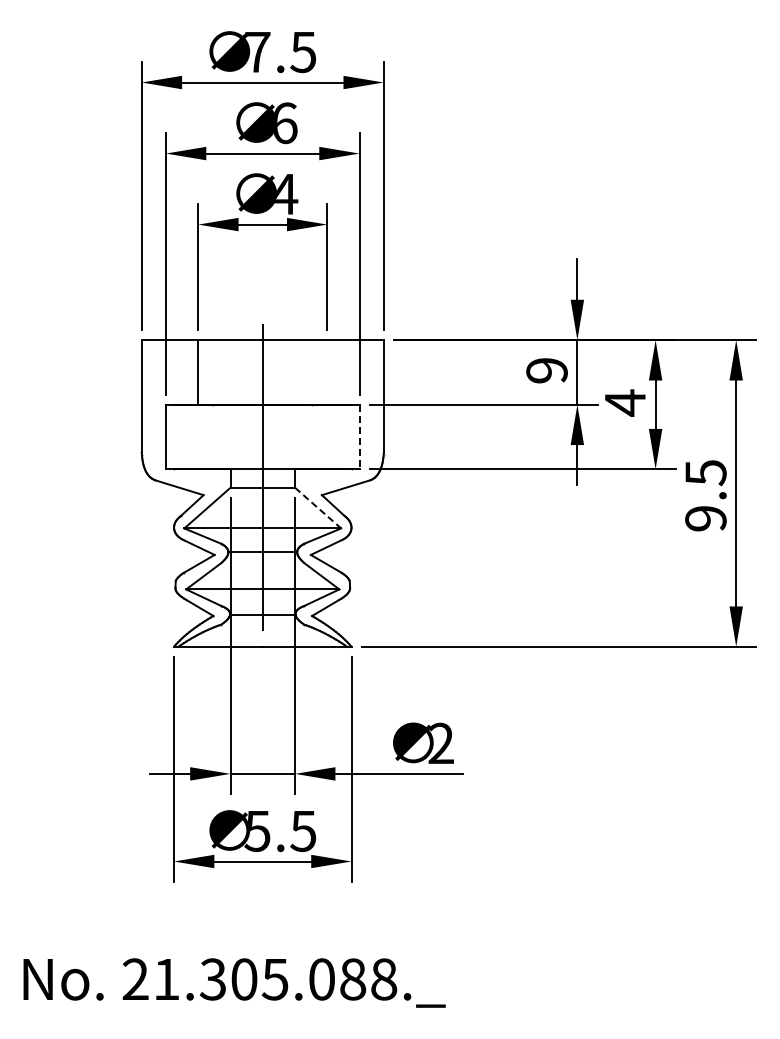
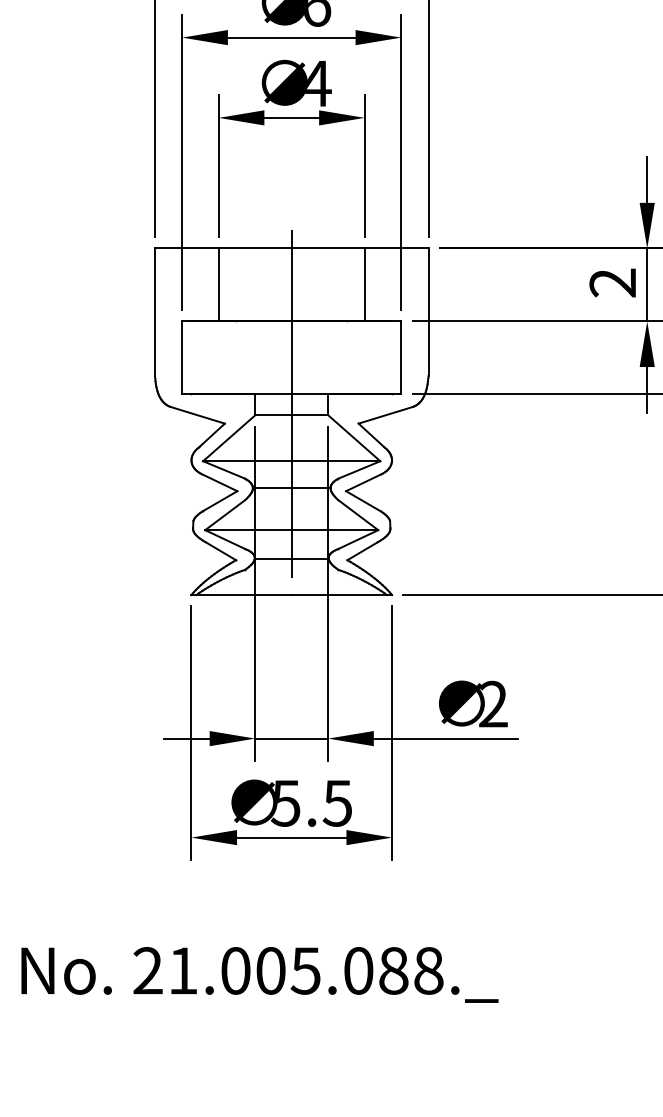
text: (546, 370) -> (612, 282), 9 -> 2
line: (327, 372) -> (364, 285), added
line: (359, 437) -> (401, 358), dashed -> solid
line: (318, 508) -> (354, 438), dashed -> solid
text: (212, 979) -> (234, 970), 21.305.088._ -> 21.005.088._

